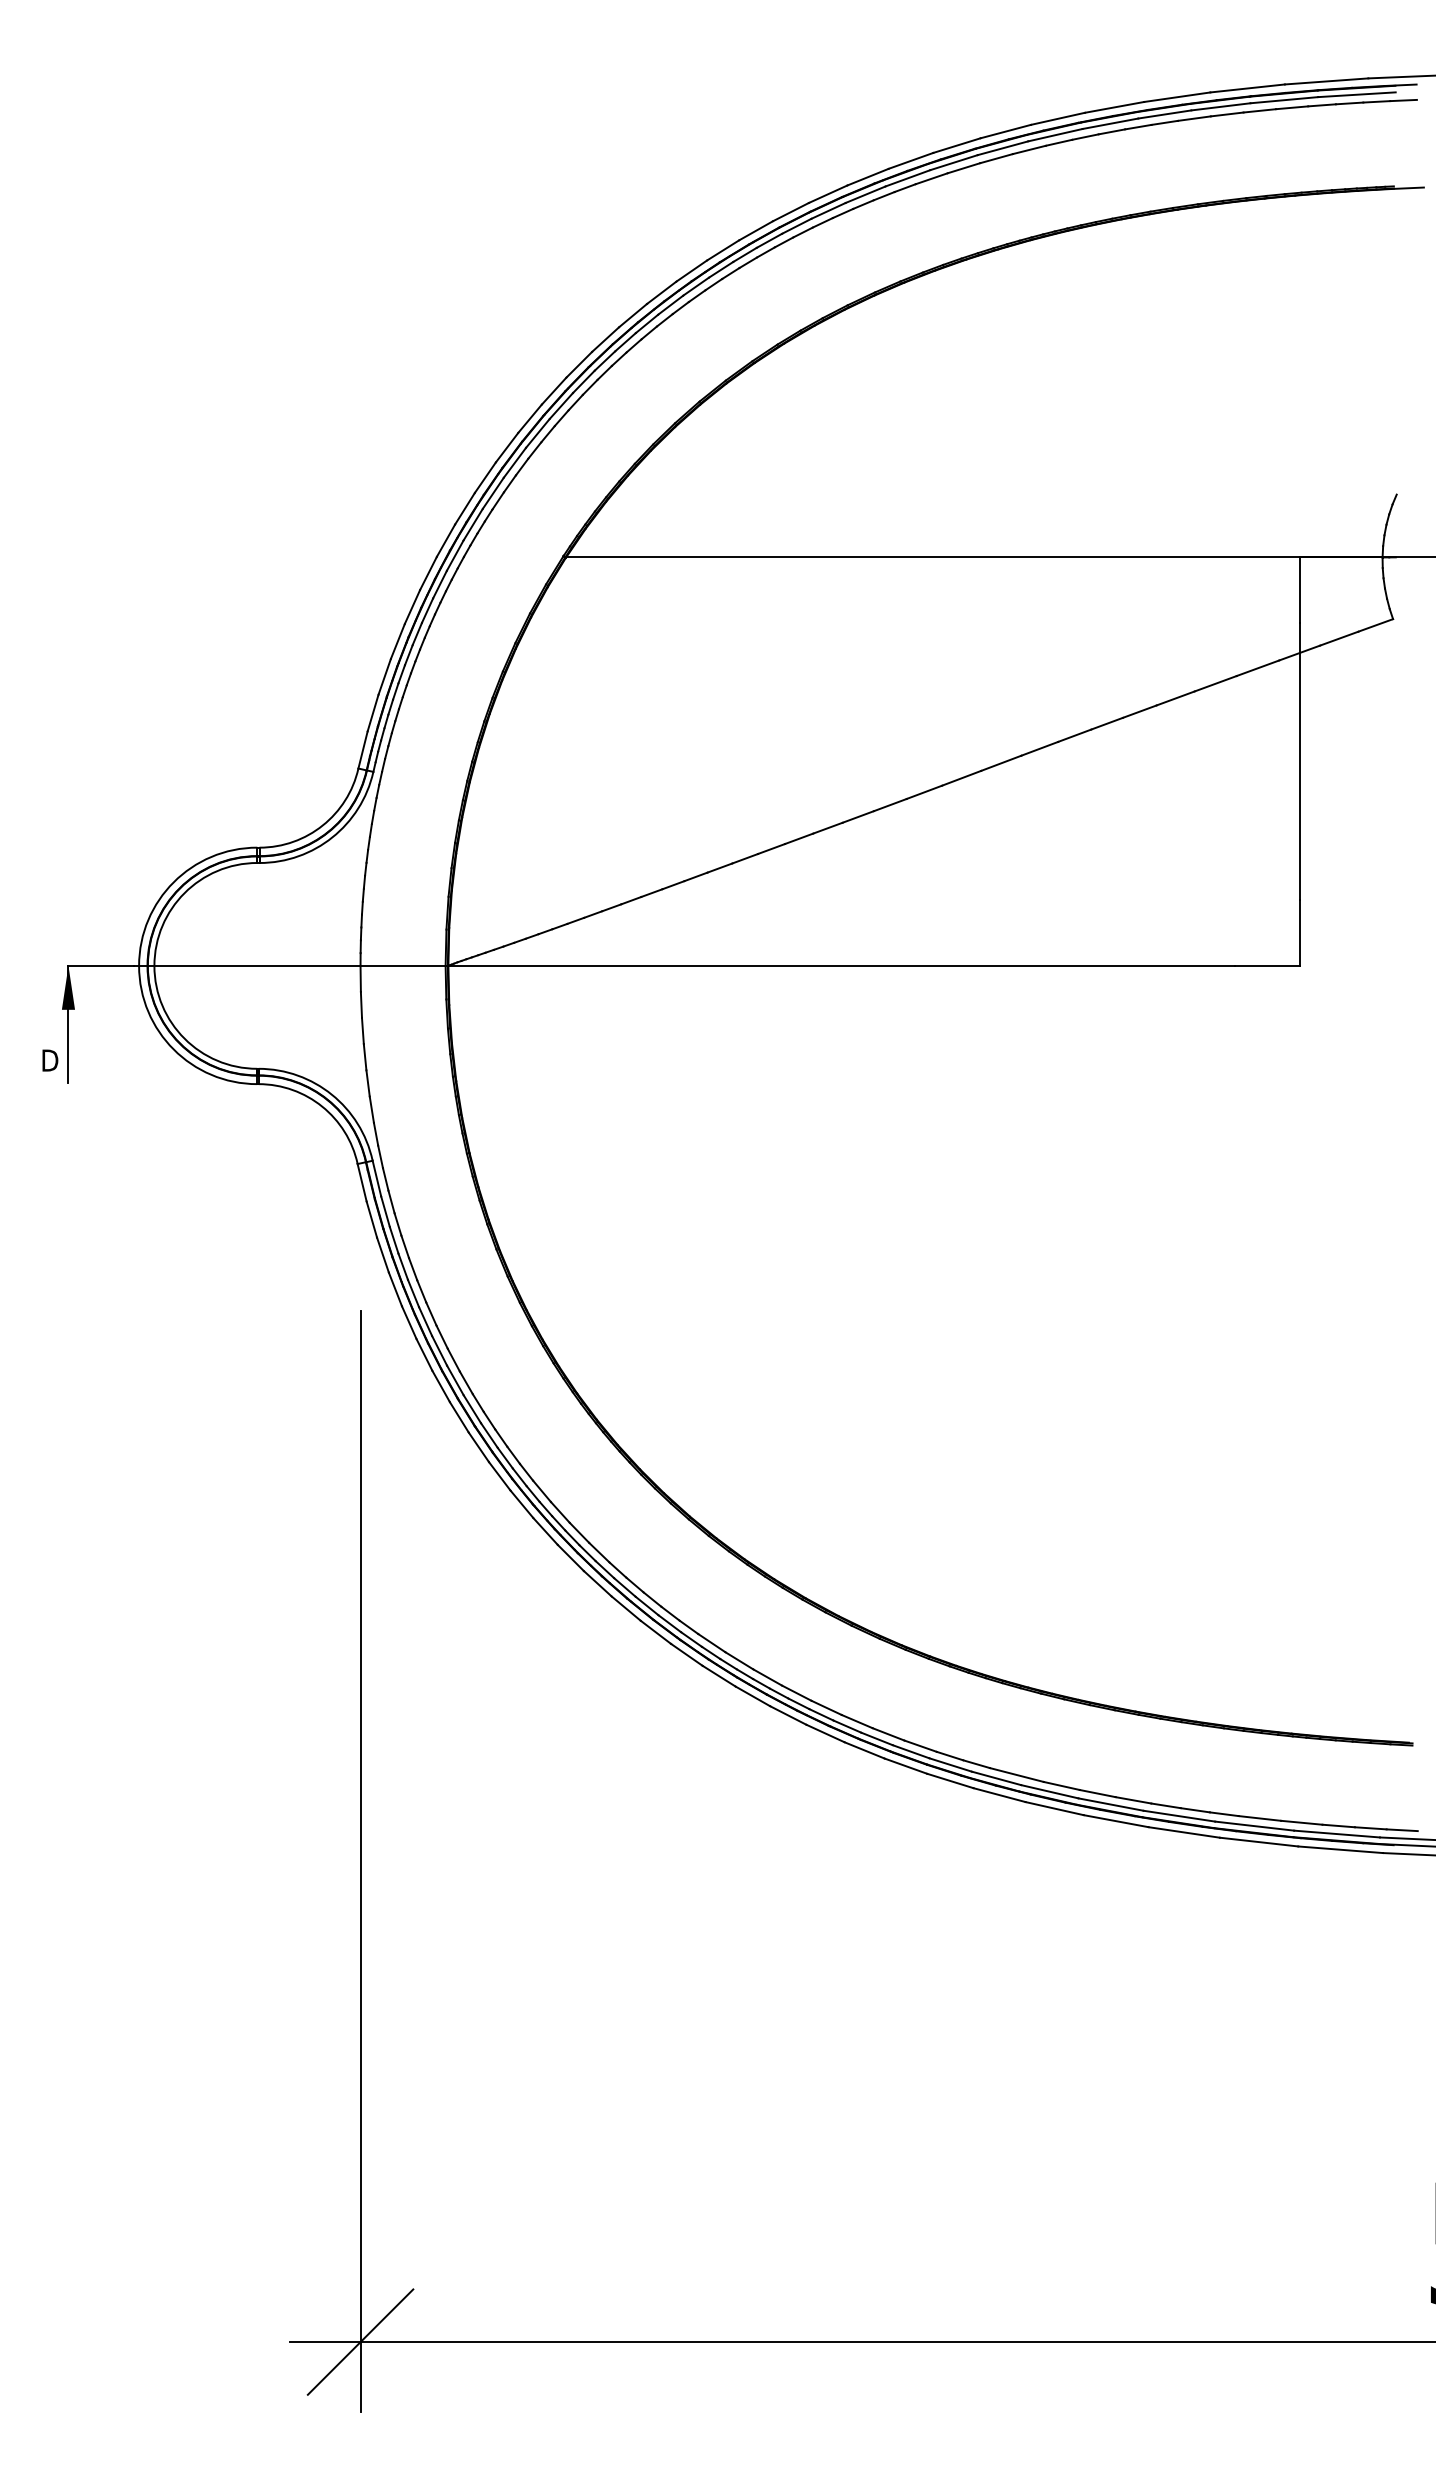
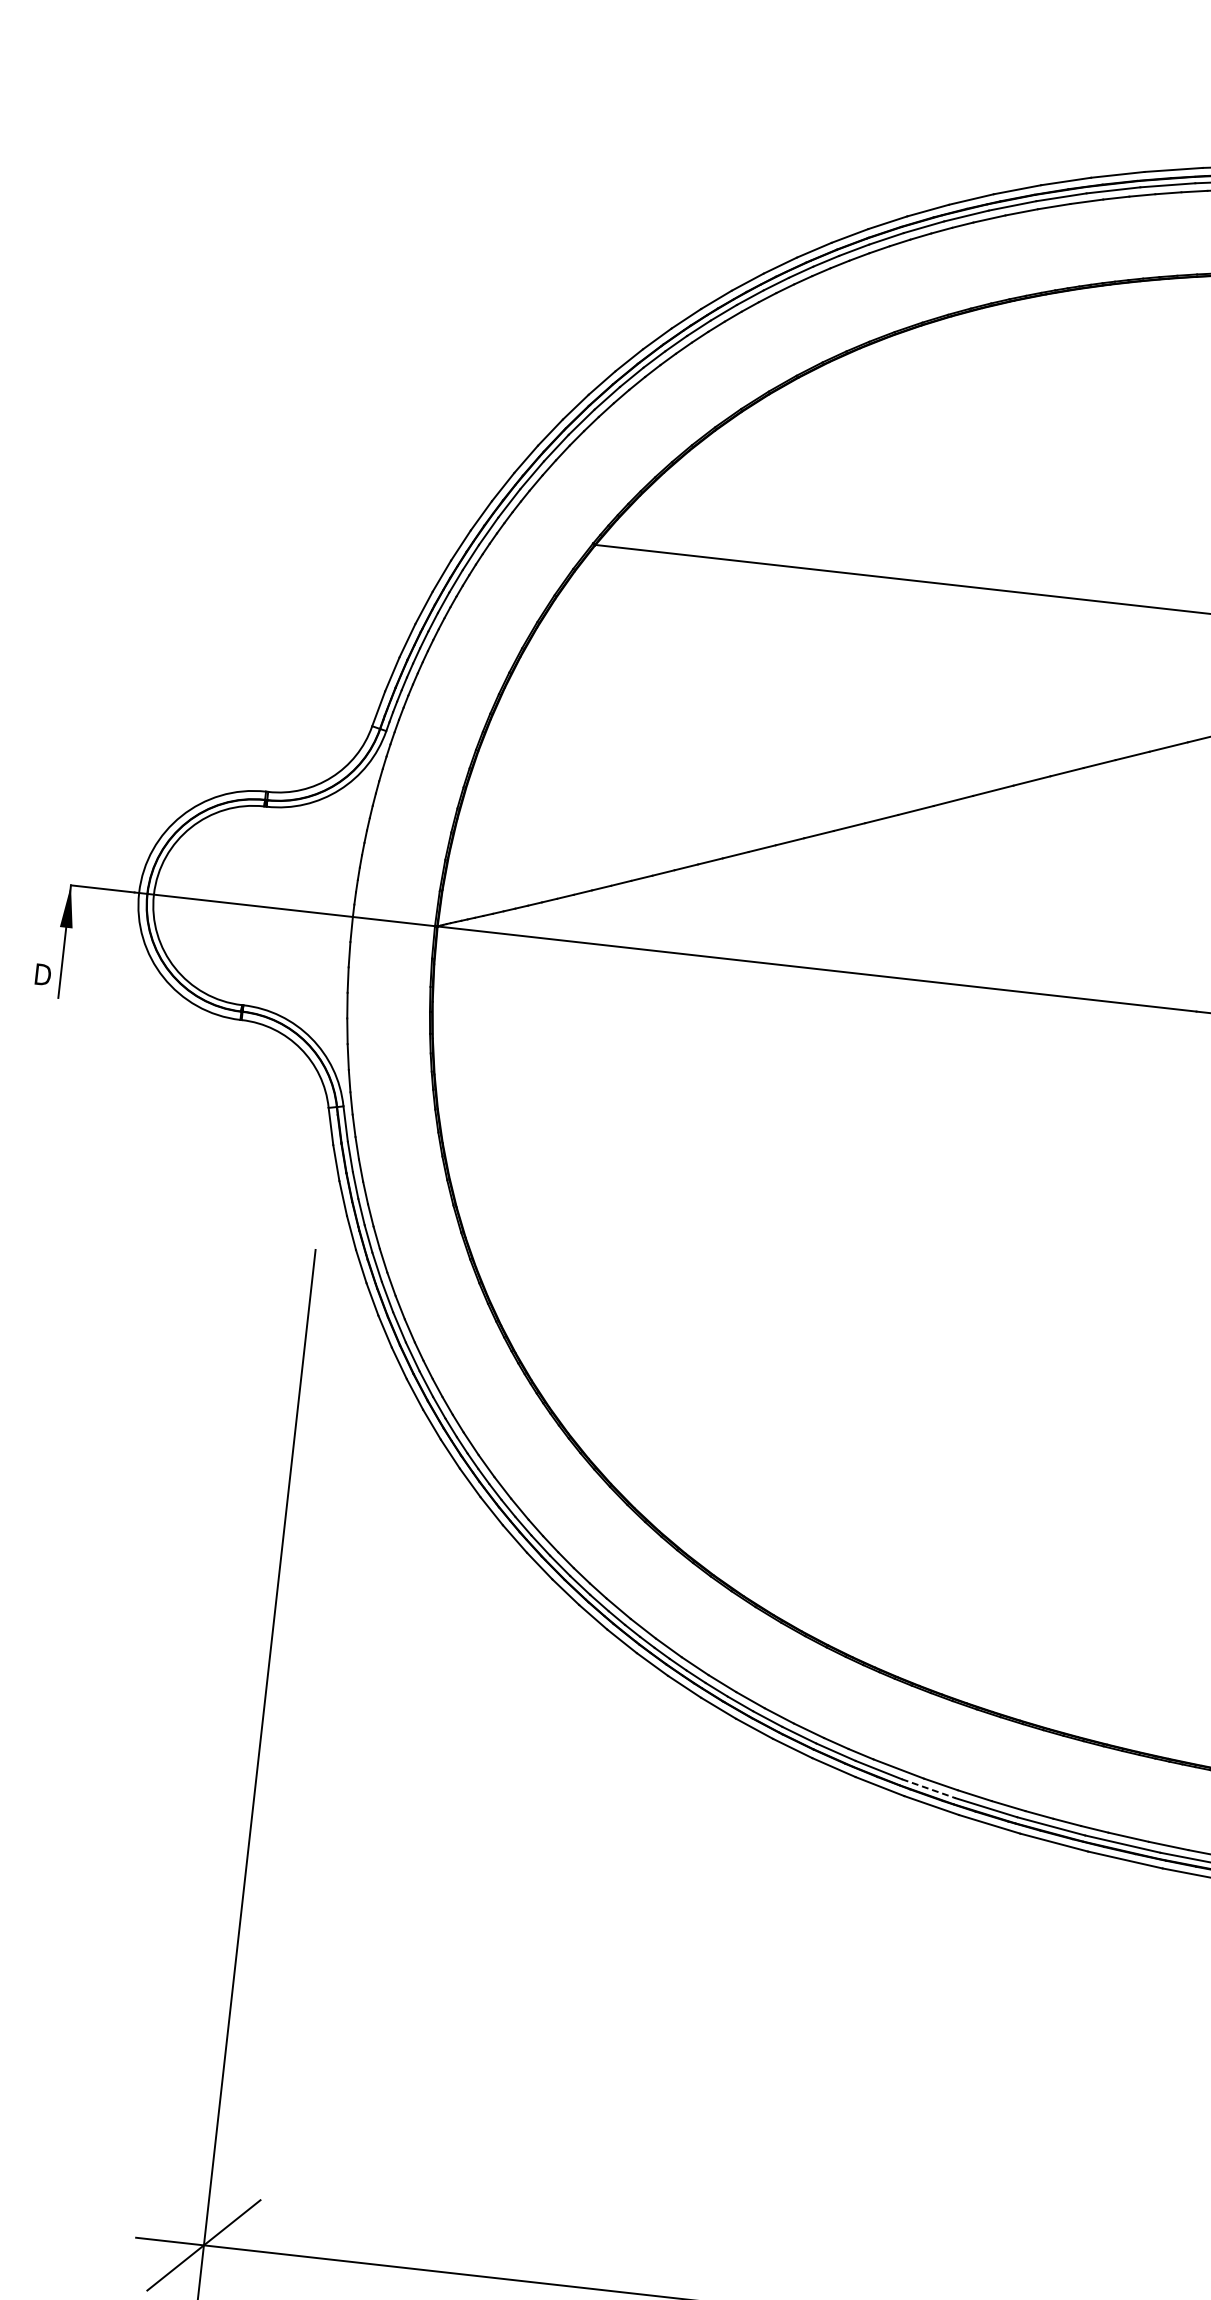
line: (1050, 1791) -> (929, 1788), solid -> dashed

